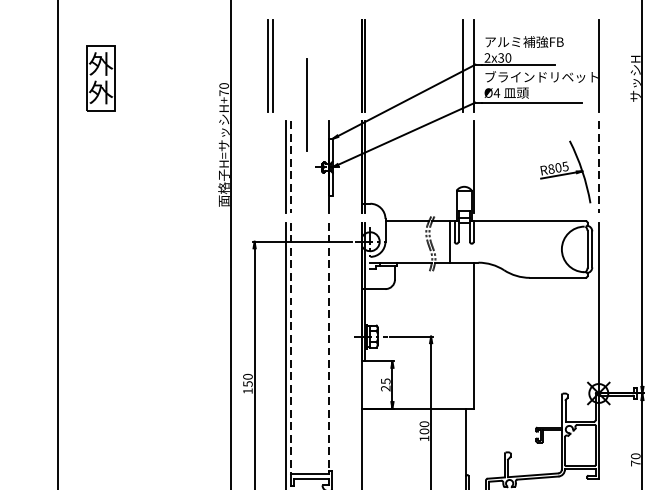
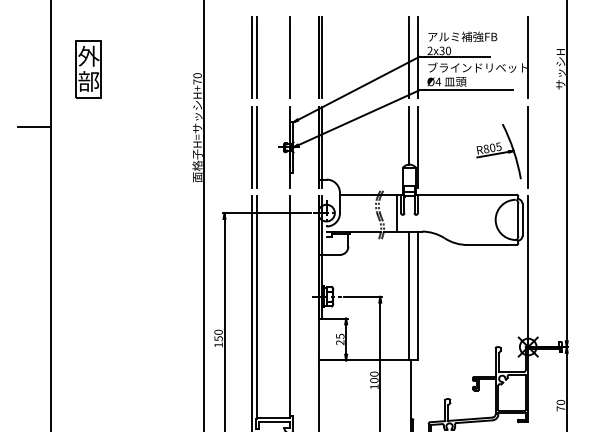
part: (270, 65) -> (254, 57), moved
text: (100, 92) -> (88, 81), 外 -> 部
line: (306, 105) -> (289, 57), moved
line: (39, 143) -> (34, 126), added
line: (463, 153) -> (408, 135), added
line: (290, 167) -> (256, 147), dashed -> solid
line: (599, 167) -> (528, 147), dashed -> solid
line: (463, 335) -> (408, 295), added
line: (329, 348) -> (290, 307), dashed -> solid
line: (290, 349) -> (256, 308), dashed -> solid

